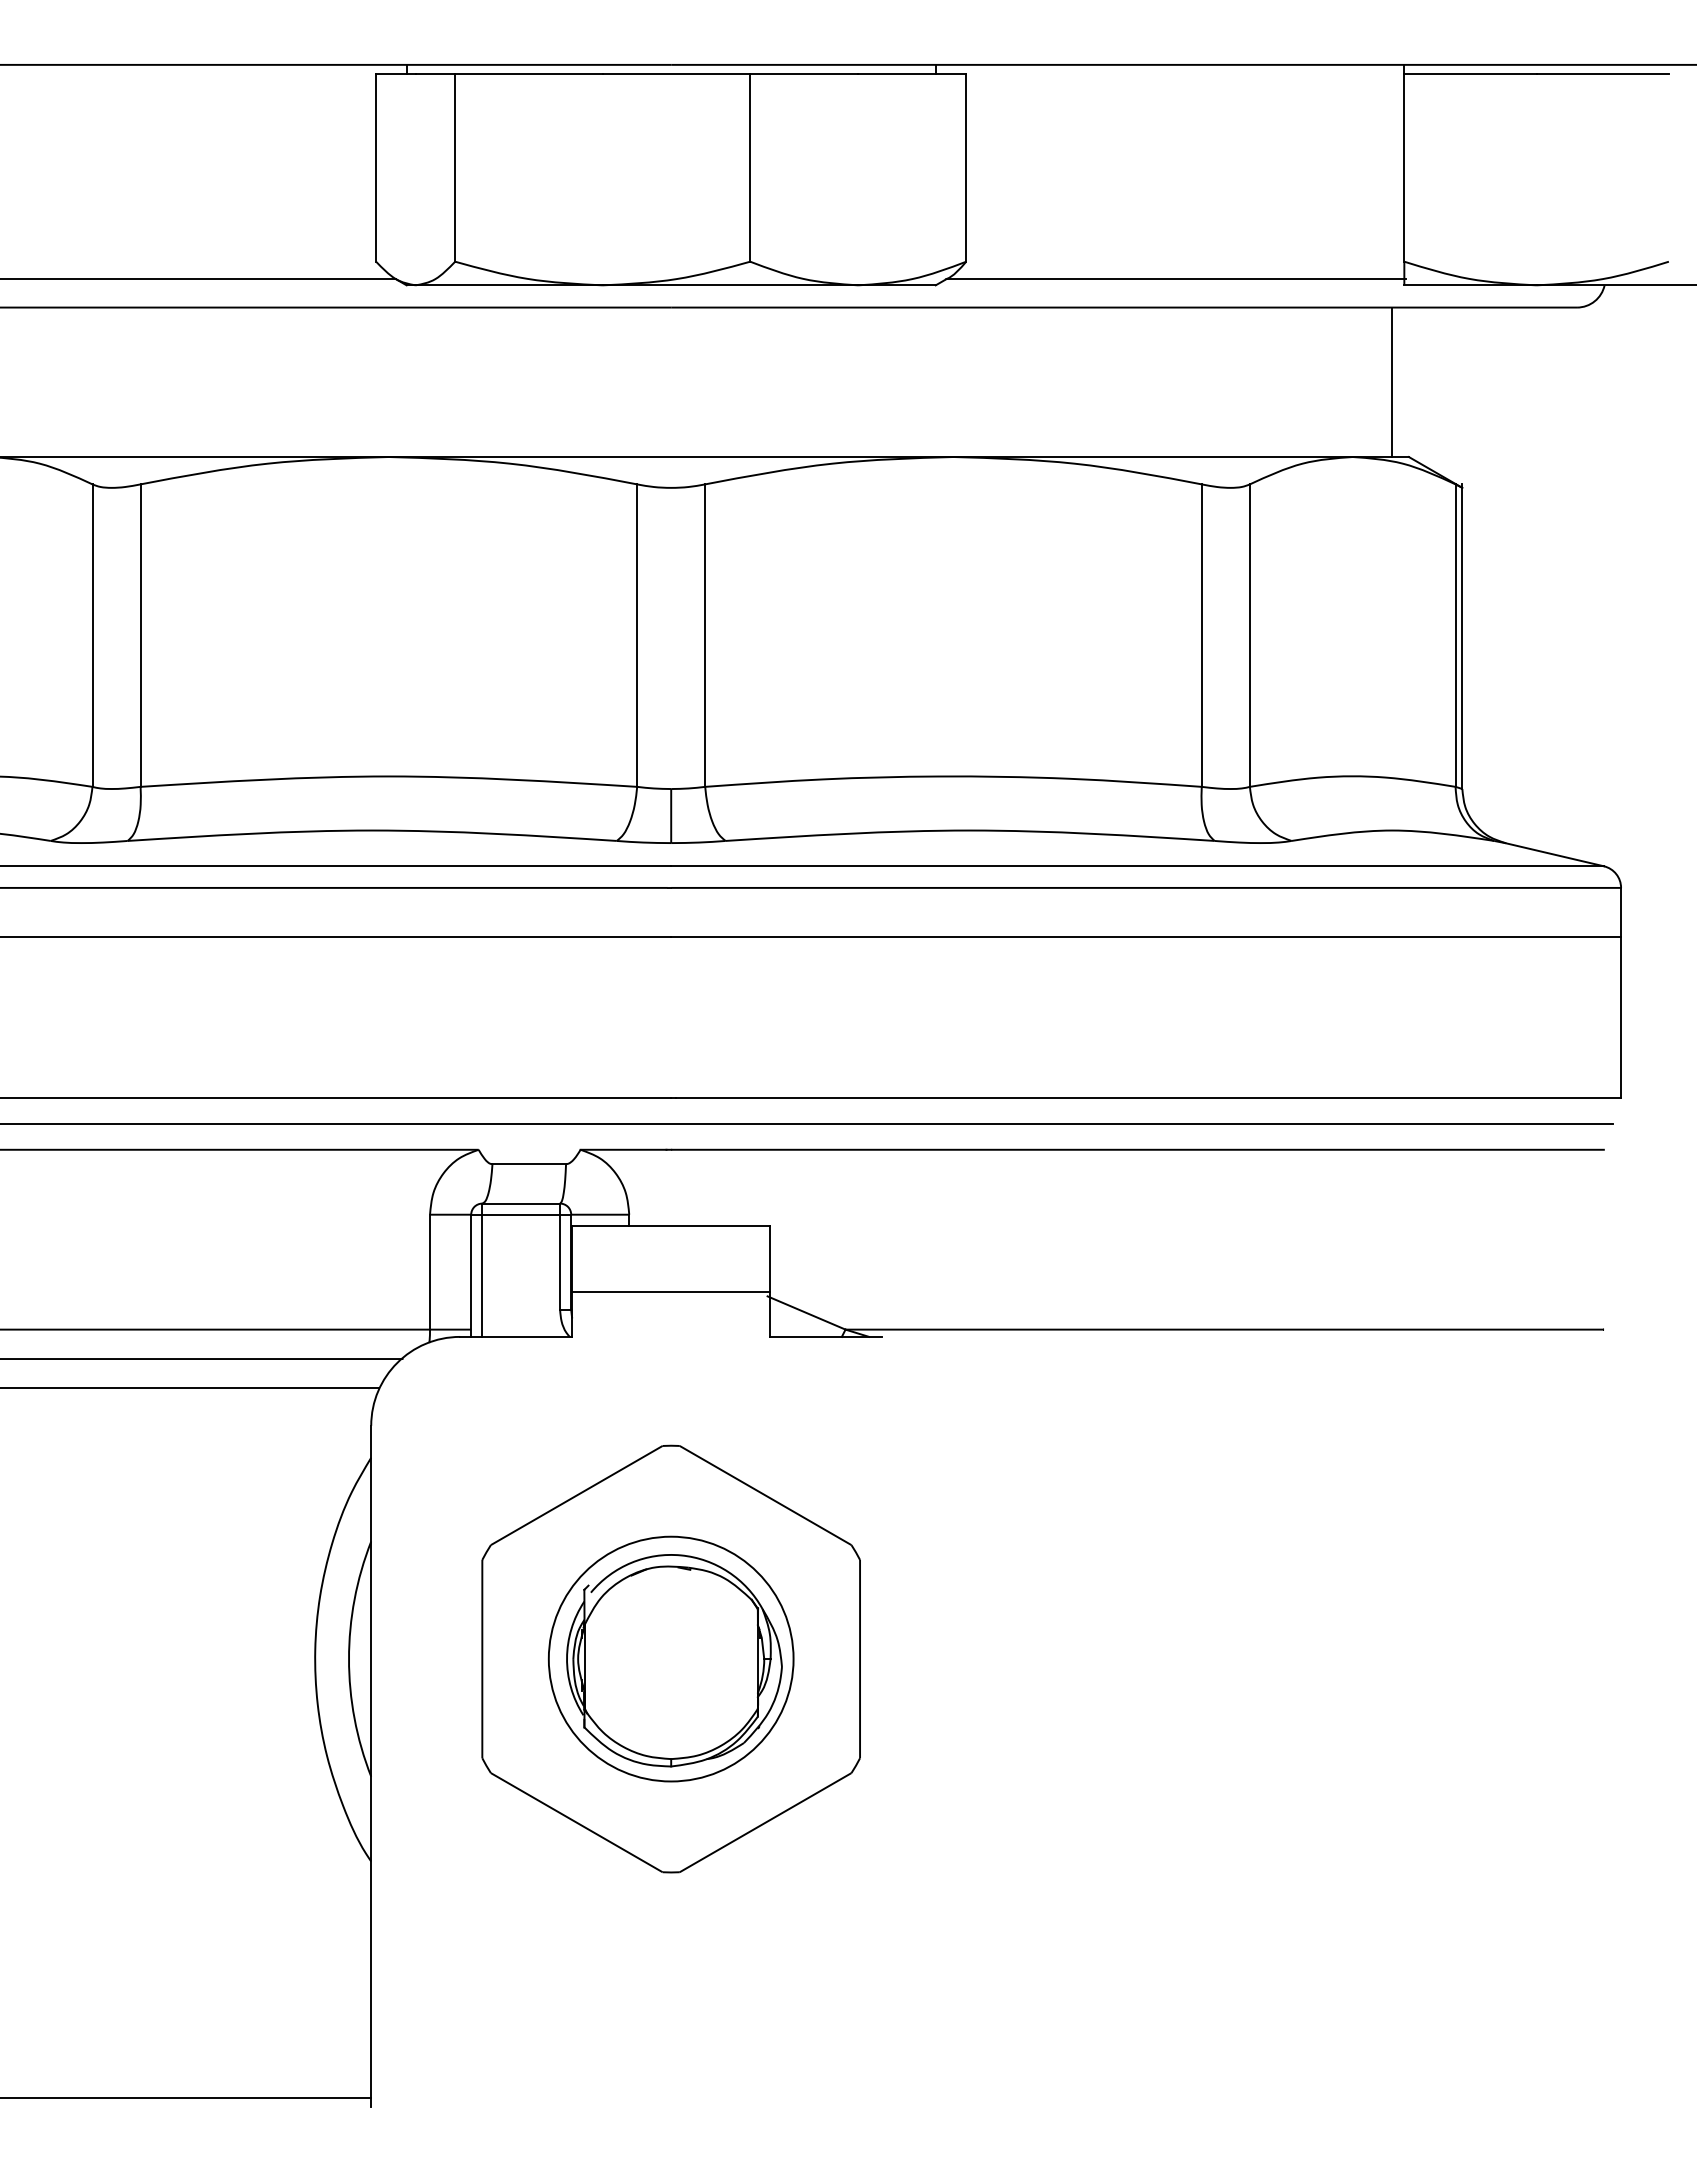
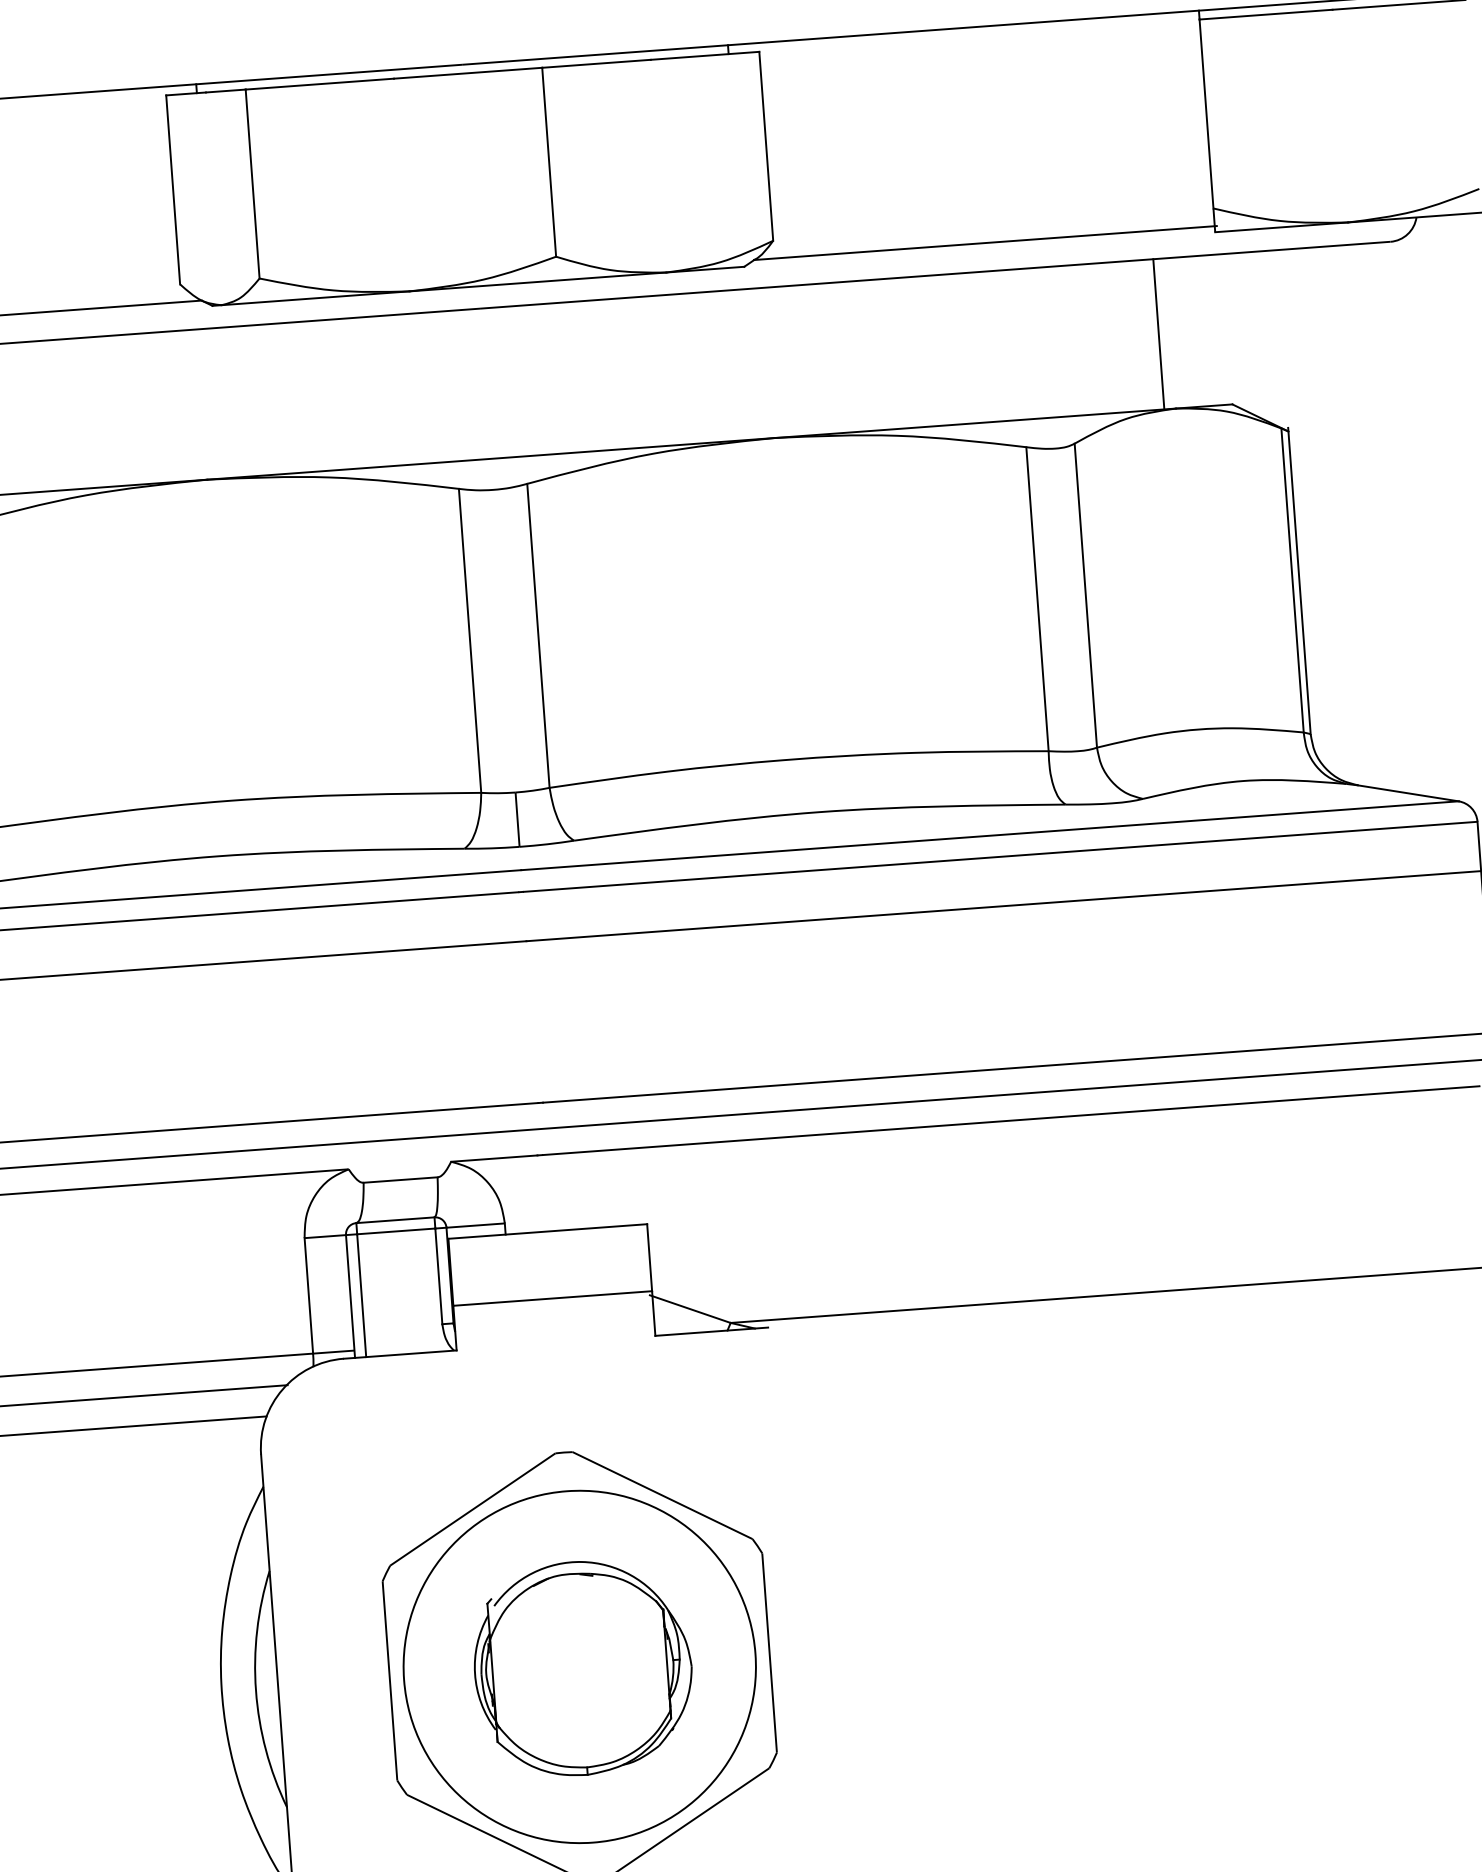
line: (1392, 382) -> (1159, 334), moved
circle: (671, 1658) -> (580, 1666), size x1.43

